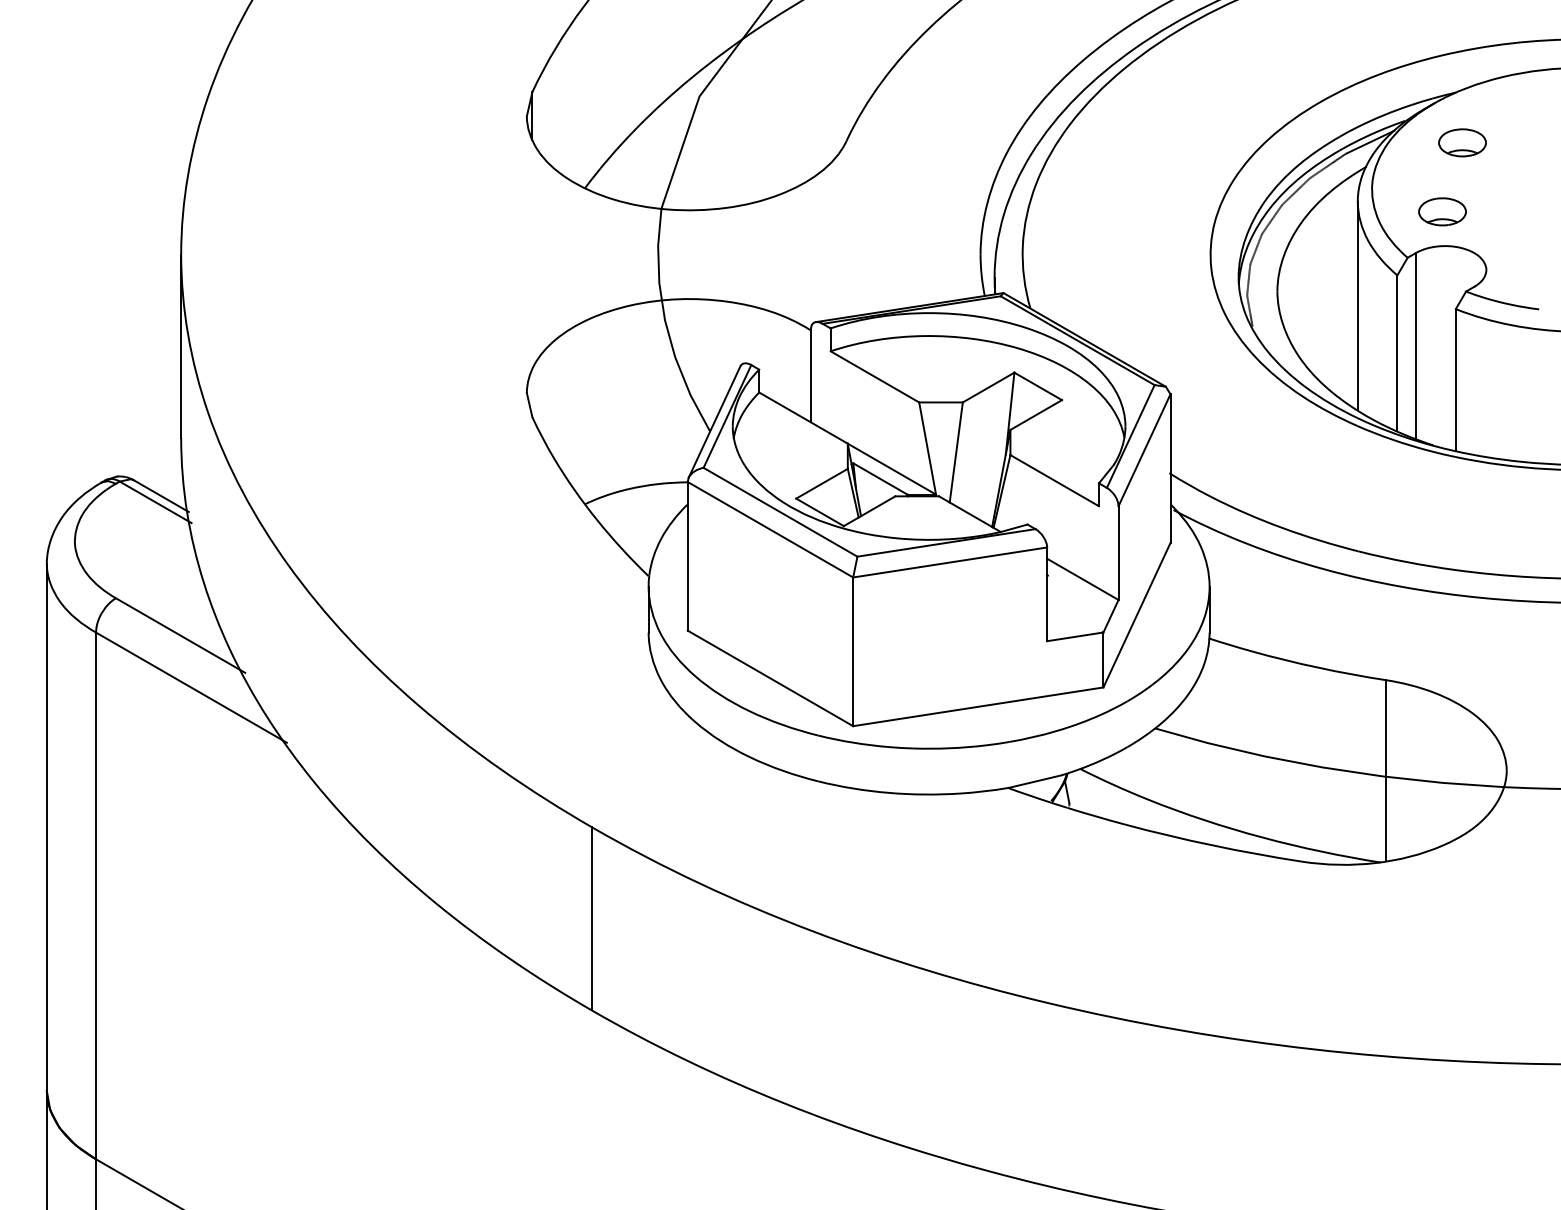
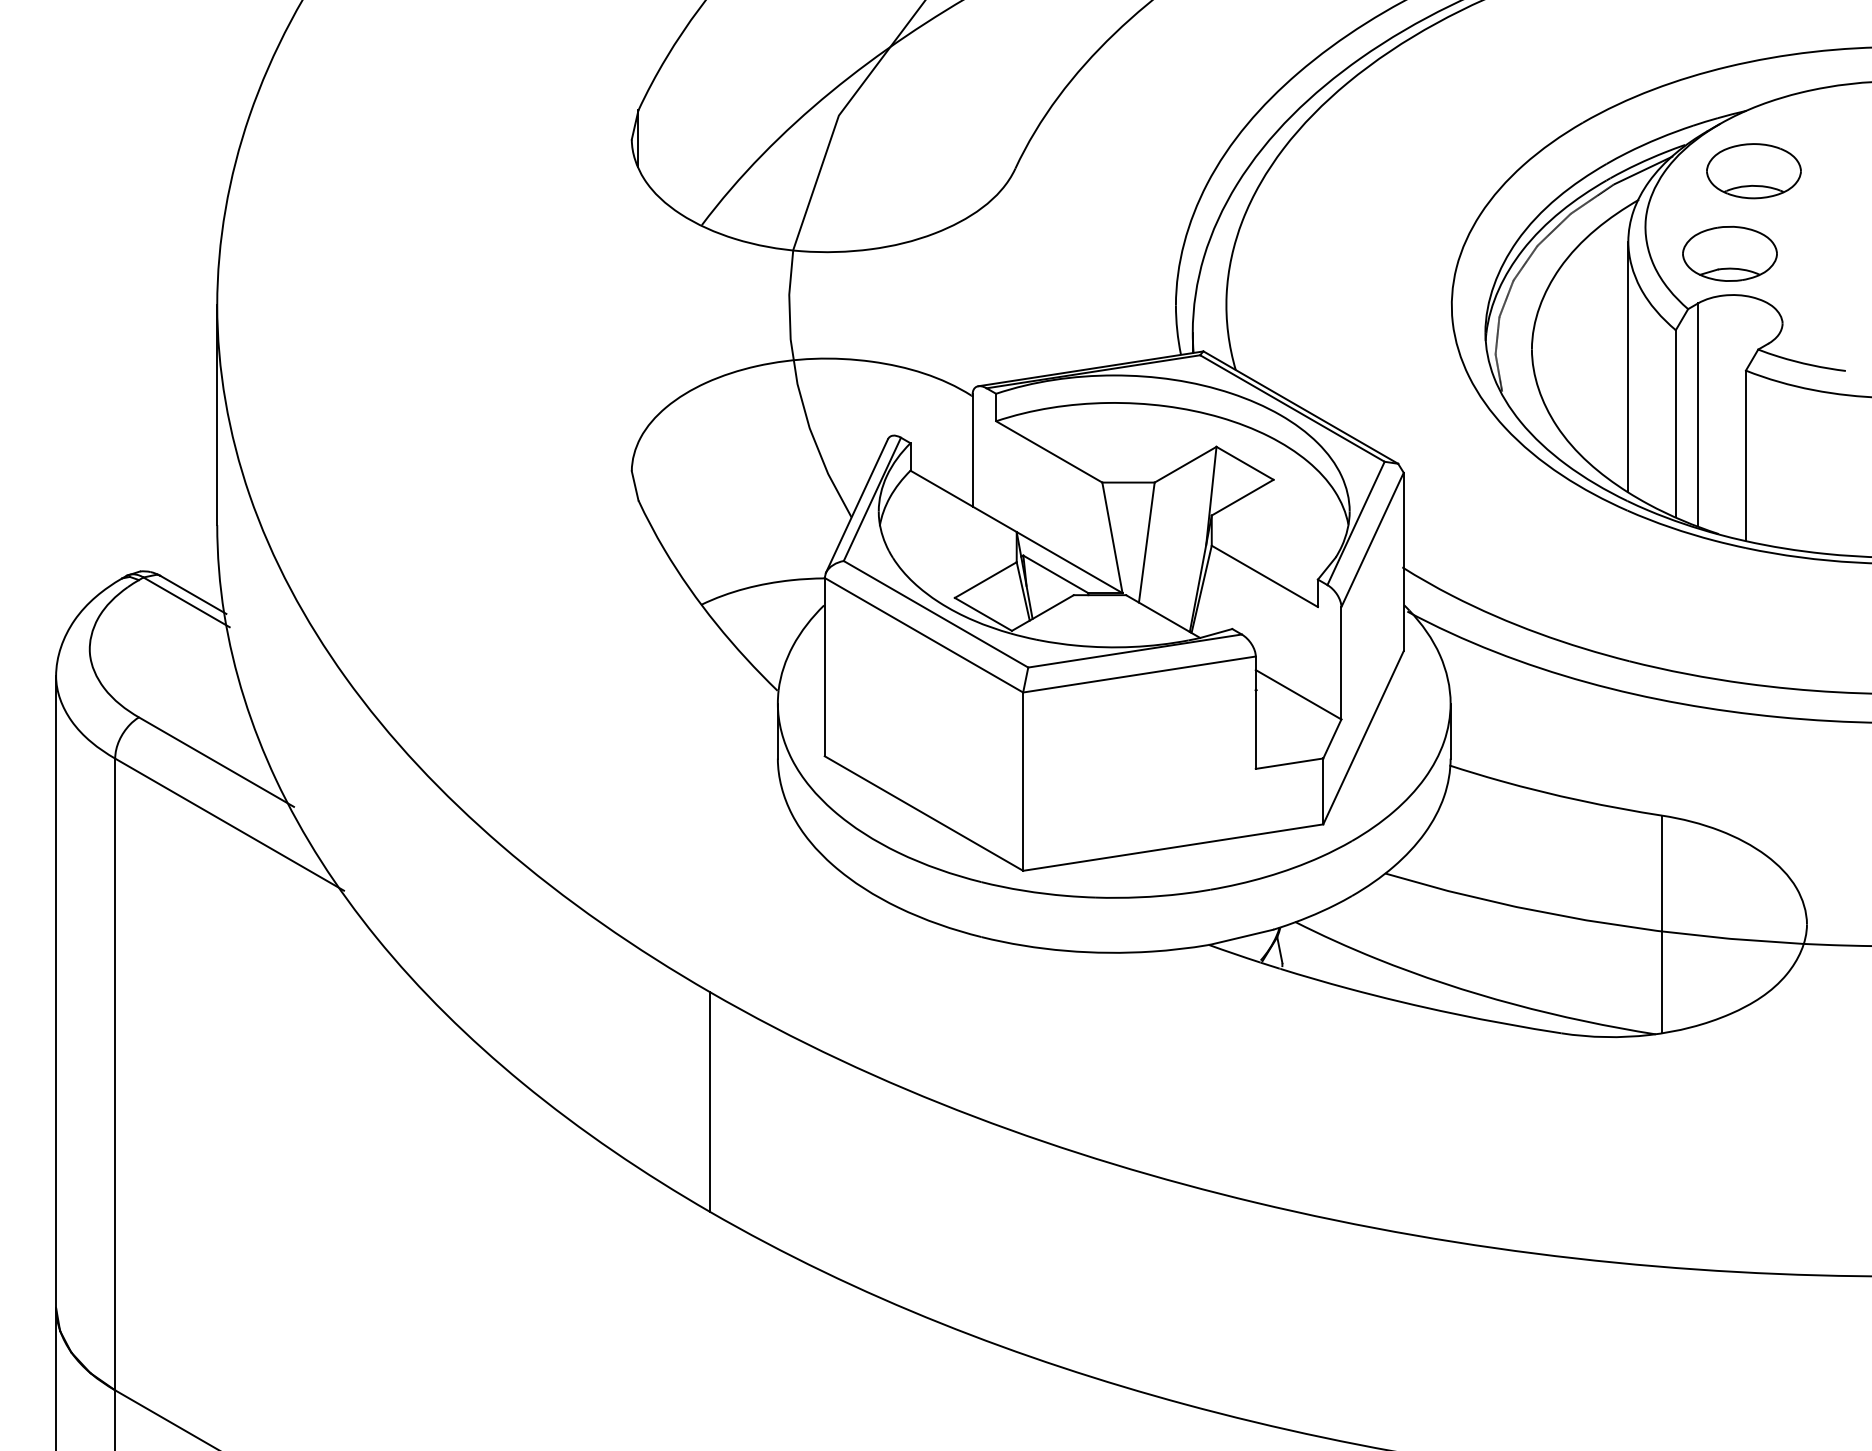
part: (1462, 142) -> (1753, 170), size x1.67
part: (1442, 211) -> (1729, 253), size x1.67

